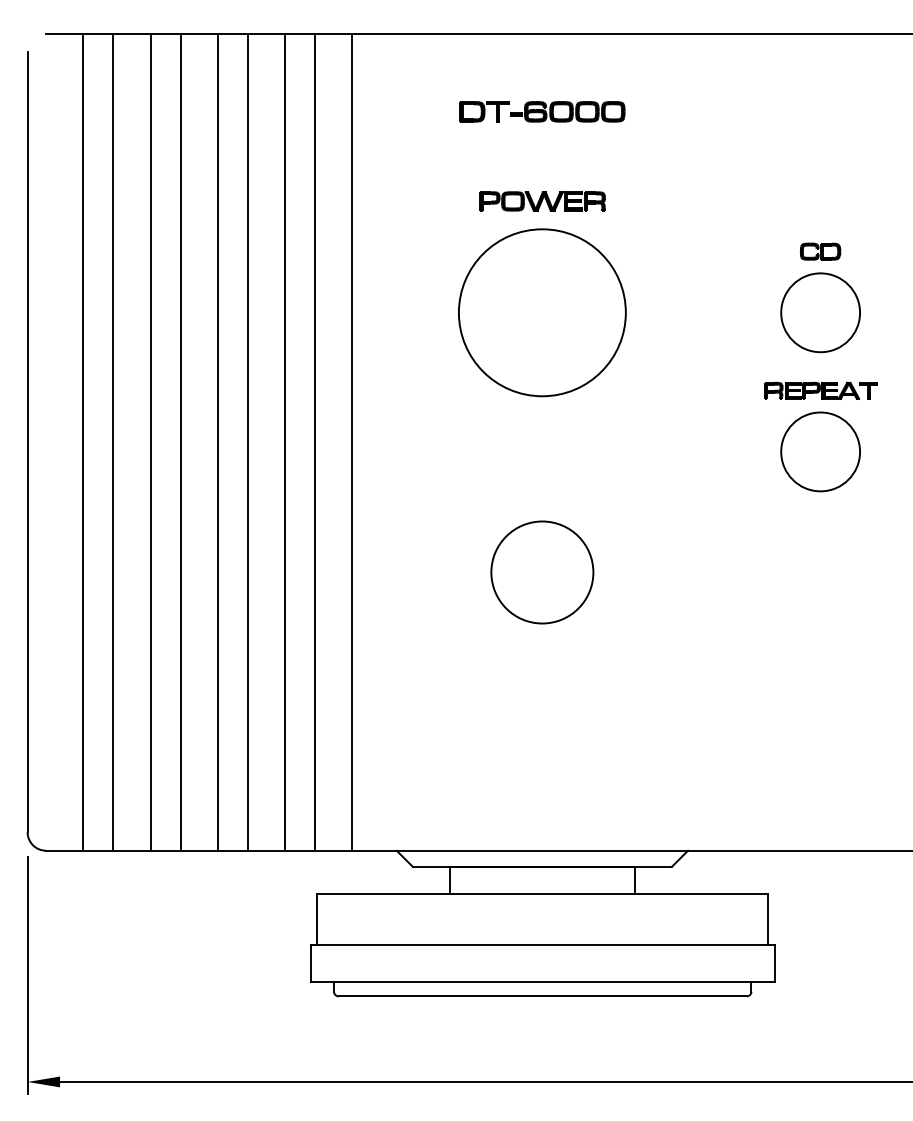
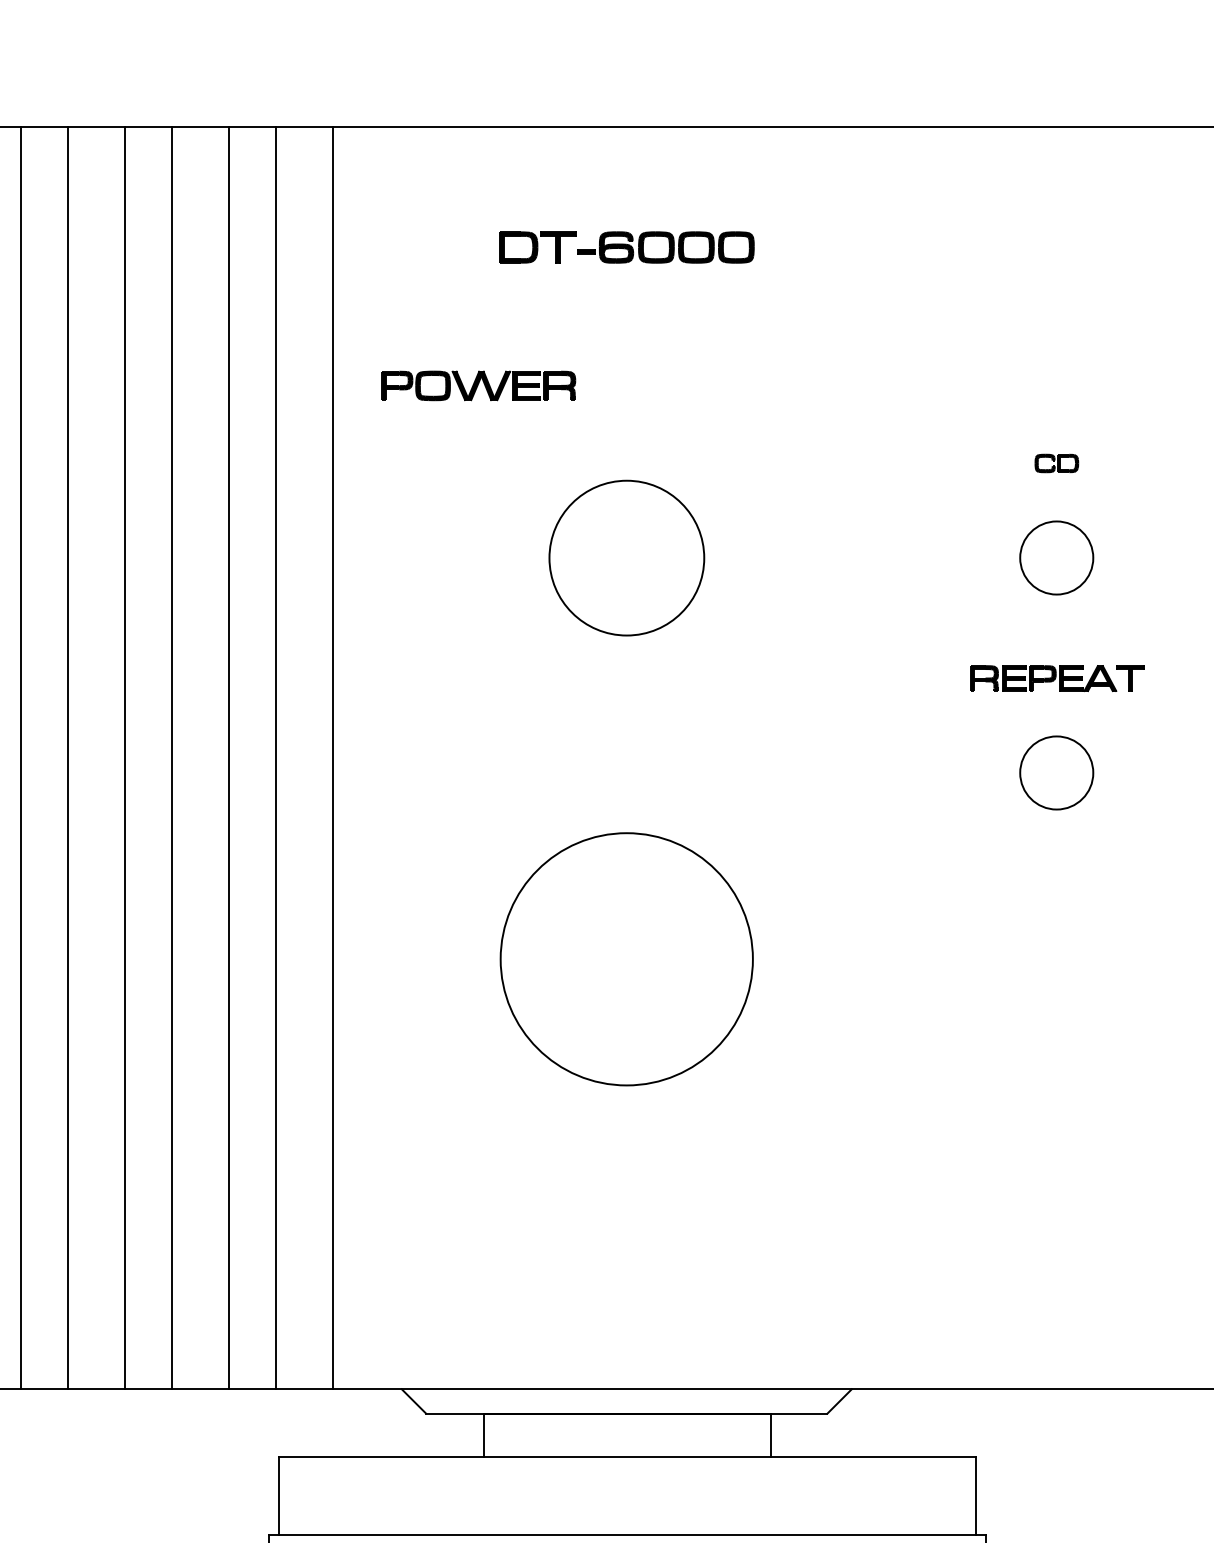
part: (542, 201) -> (478, 386), moved
part: (820, 251) -> (1056, 463), size x0.7
circle: (542, 312) -> (626, 557), size x0.6
circle: (820, 312) -> (1056, 557), size x0.6
circle: (820, 451) -> (1056, 772), size x0.6
circle: (542, 572) -> (626, 959), size x1.6

